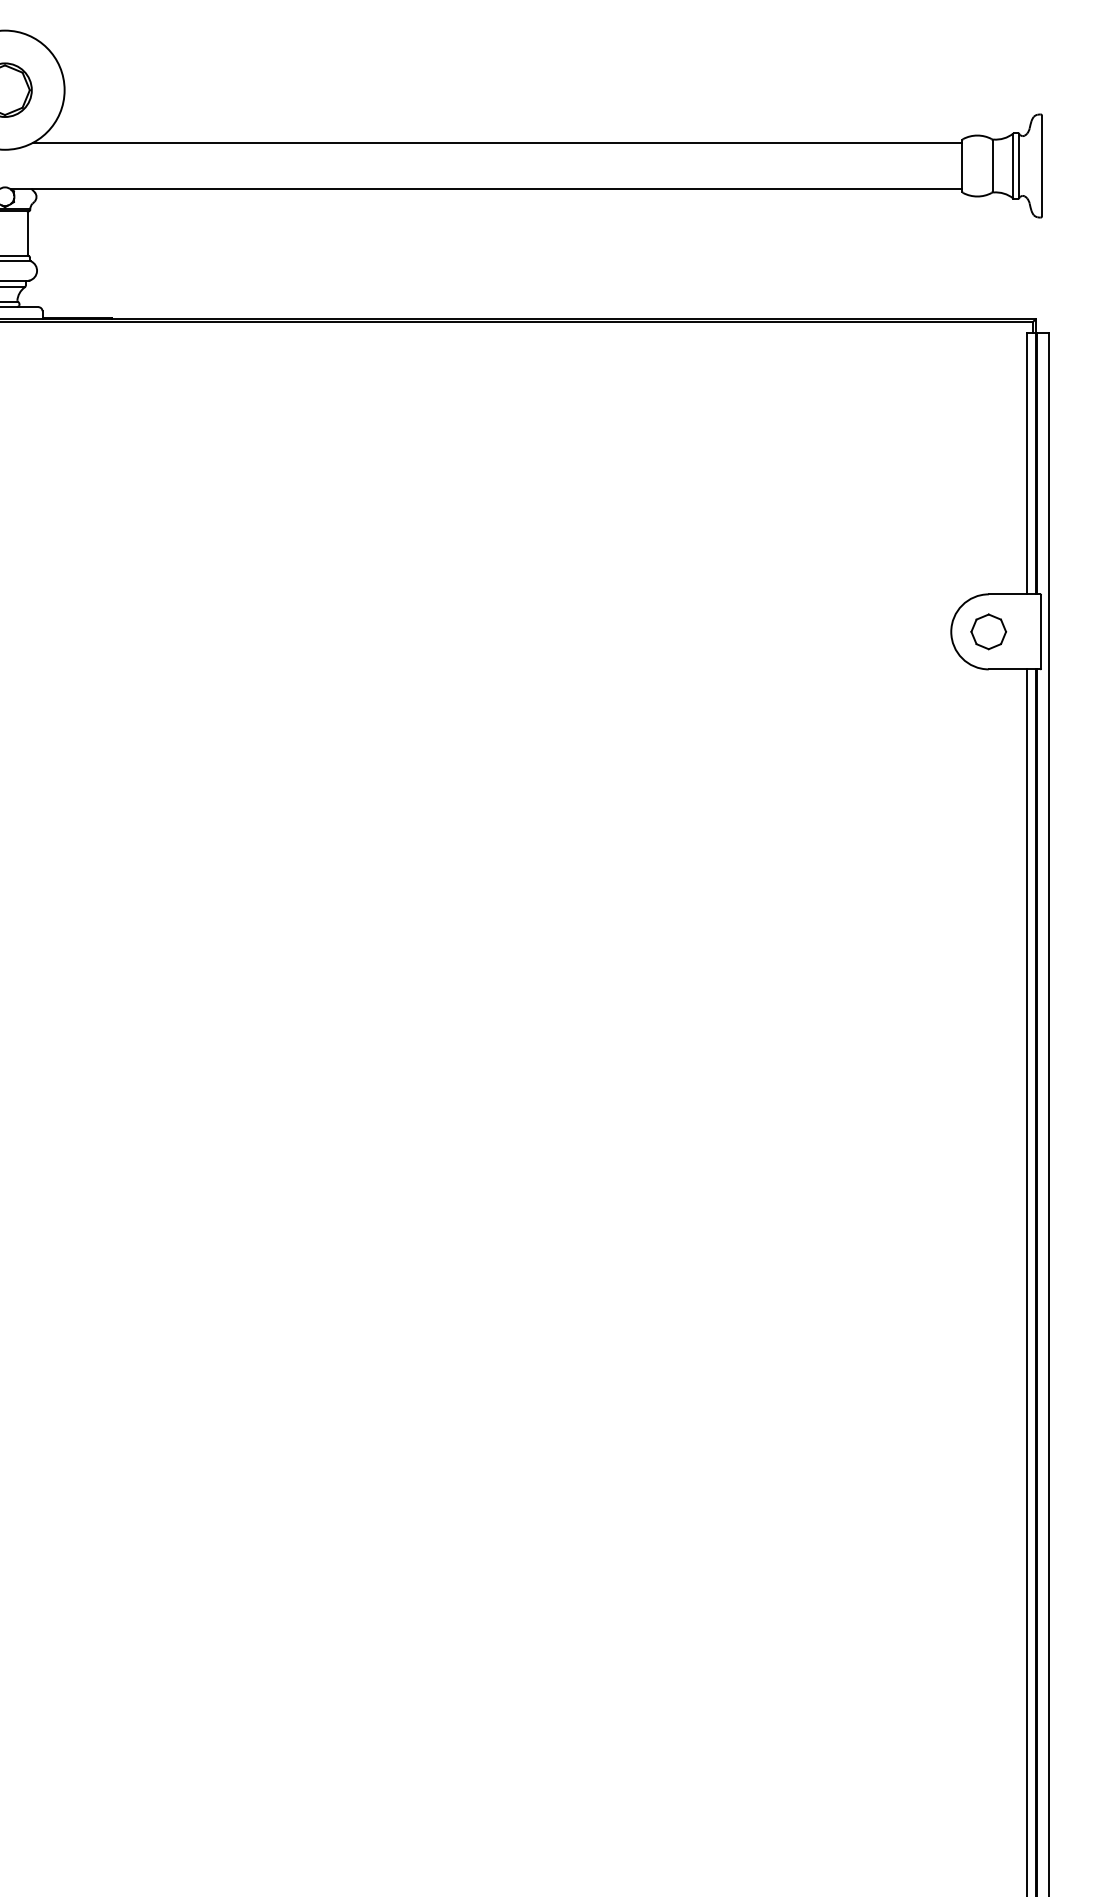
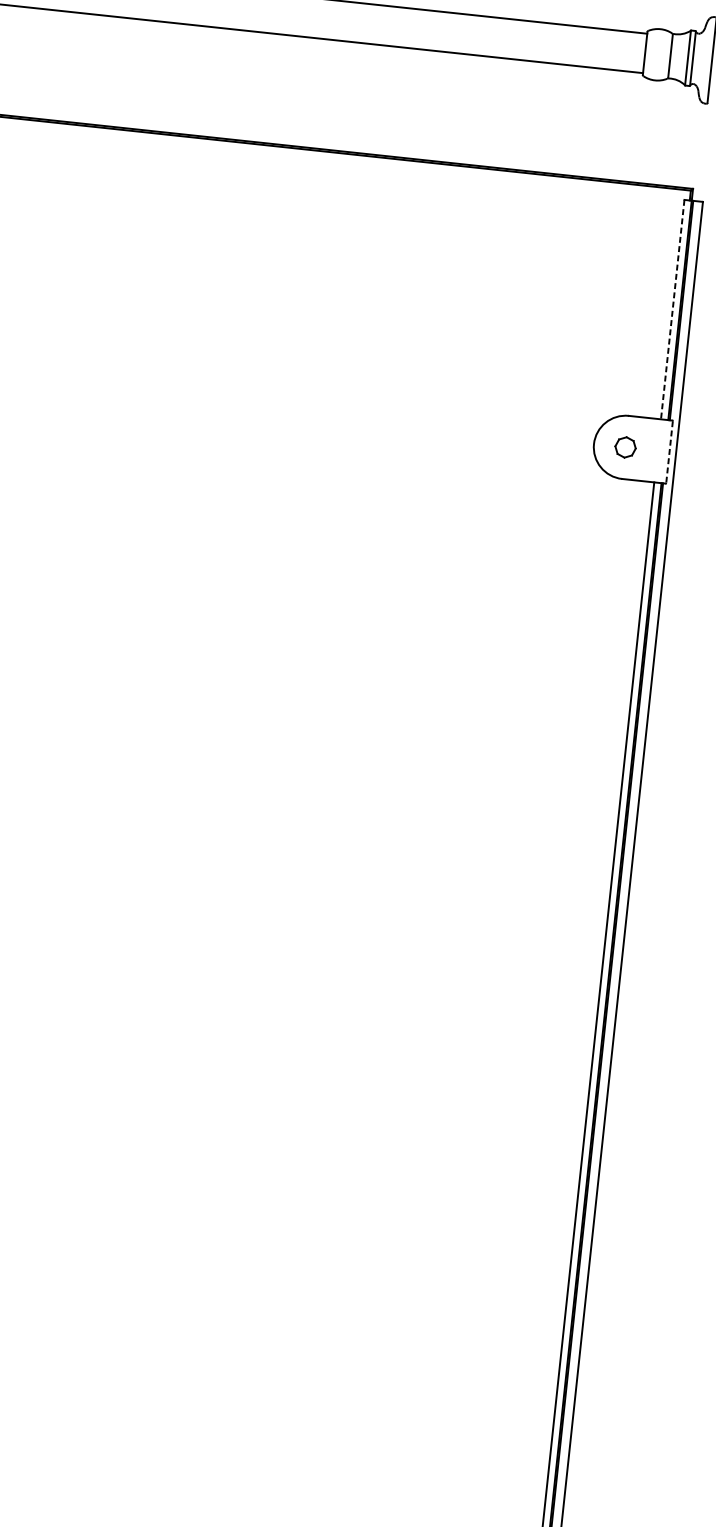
line: (1026, 463) -> (672, 309), solid -> dashed
part: (988, 631) -> (625, 447), size x0.7
line: (1041, 631) -> (669, 451), solid -> dashed

